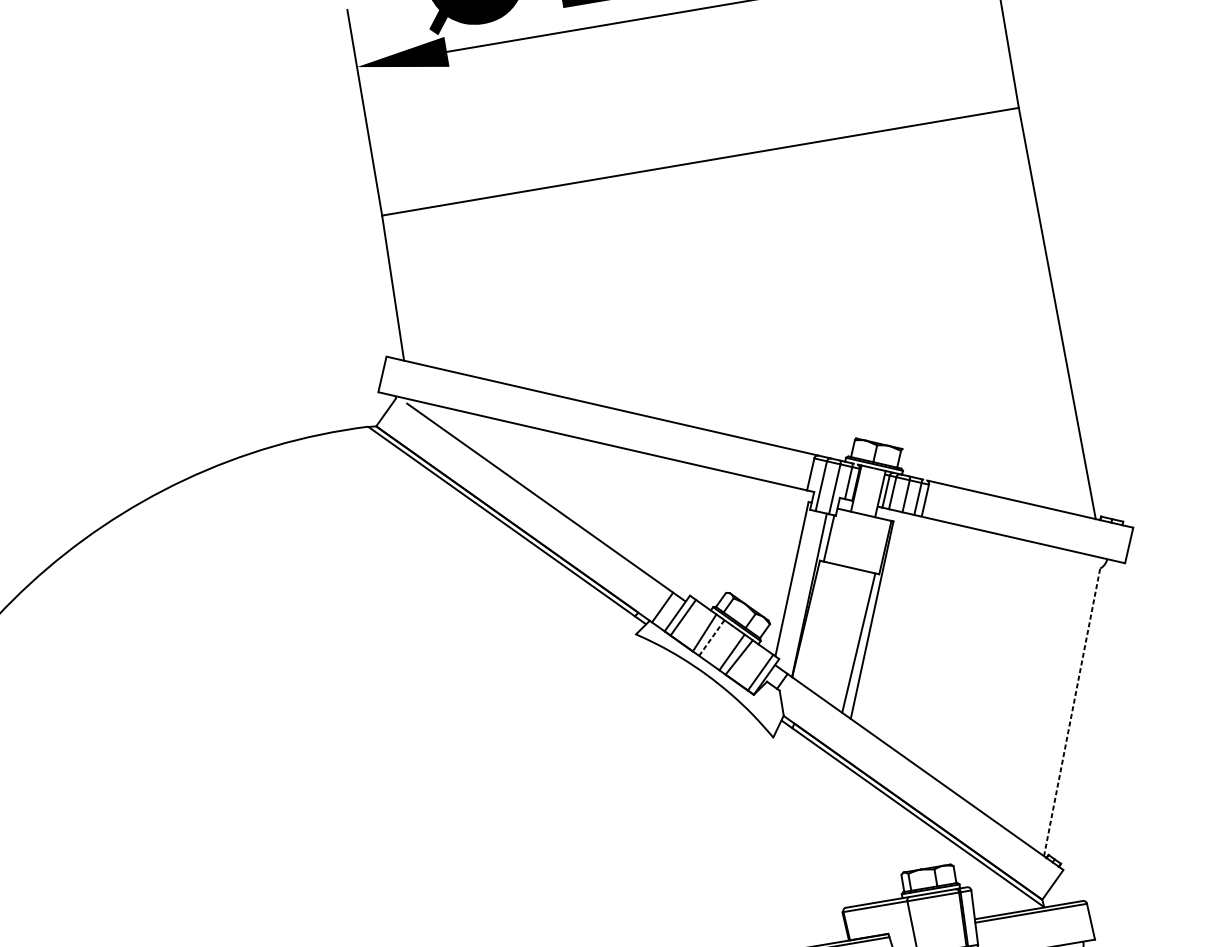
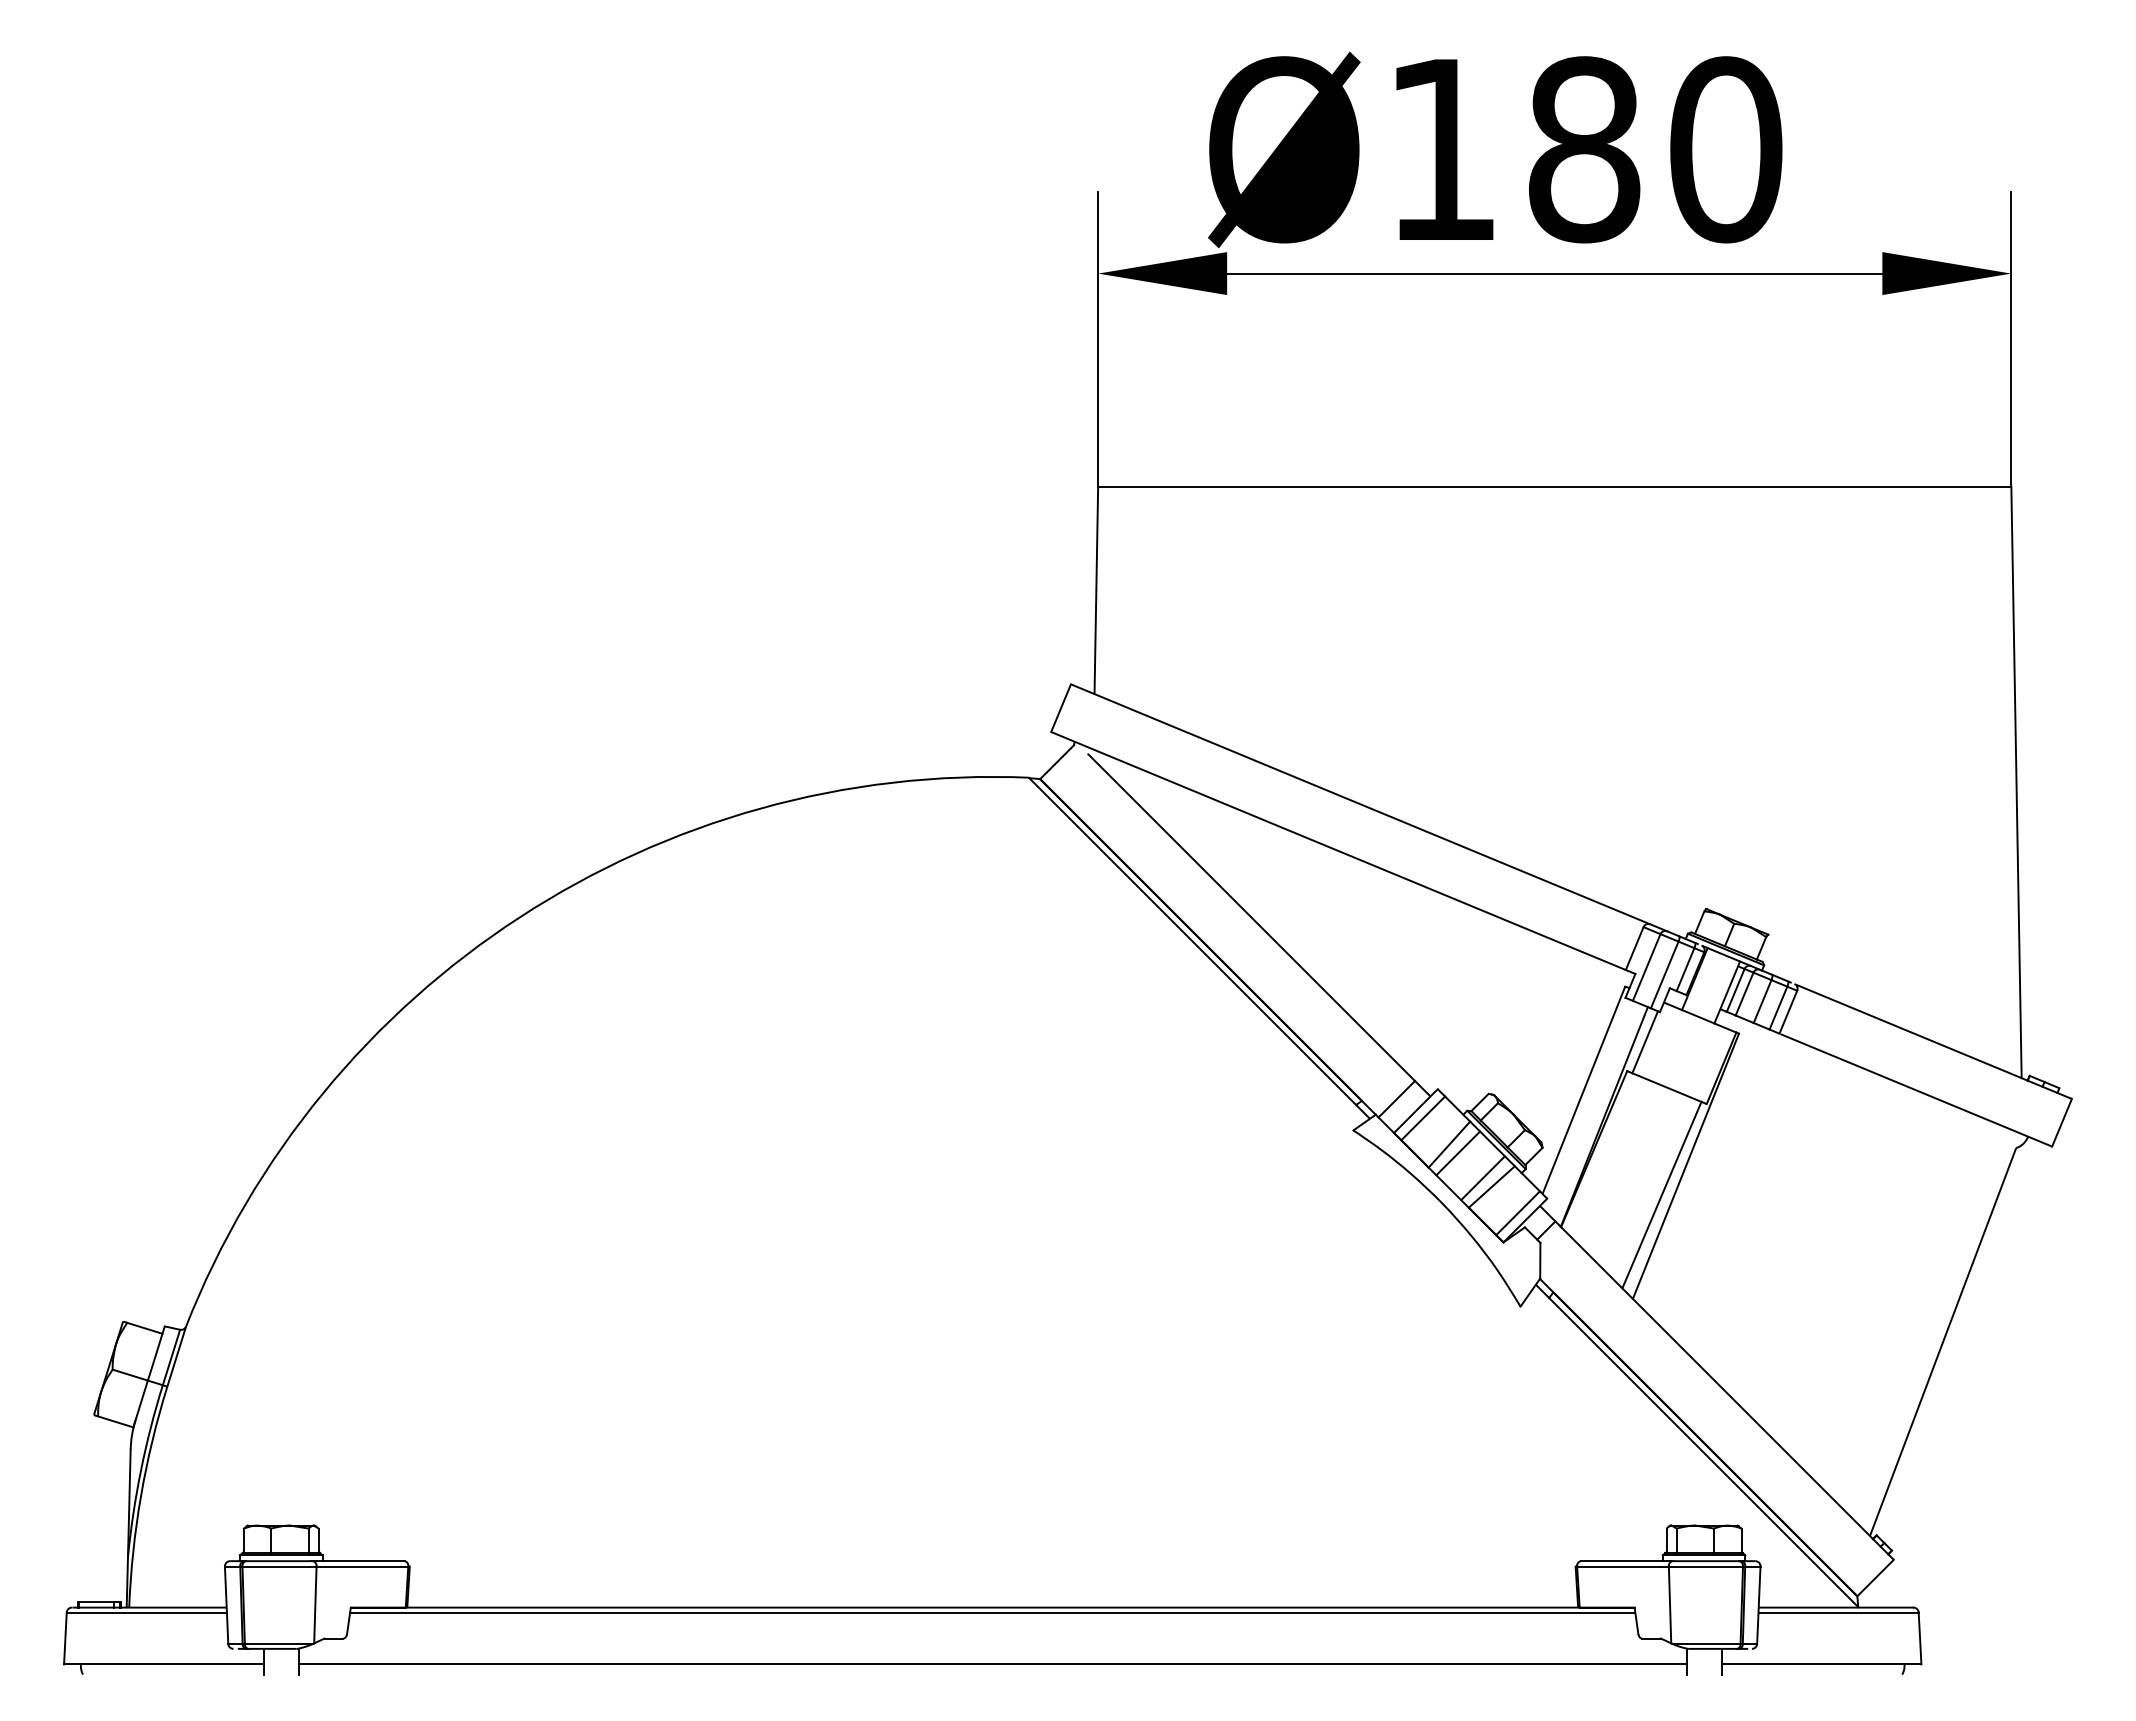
line: (712, 638) -> (1458, 1153), dashed -> solid
line: (1072, 711) -> (1943, 1341), dashed -> solid

